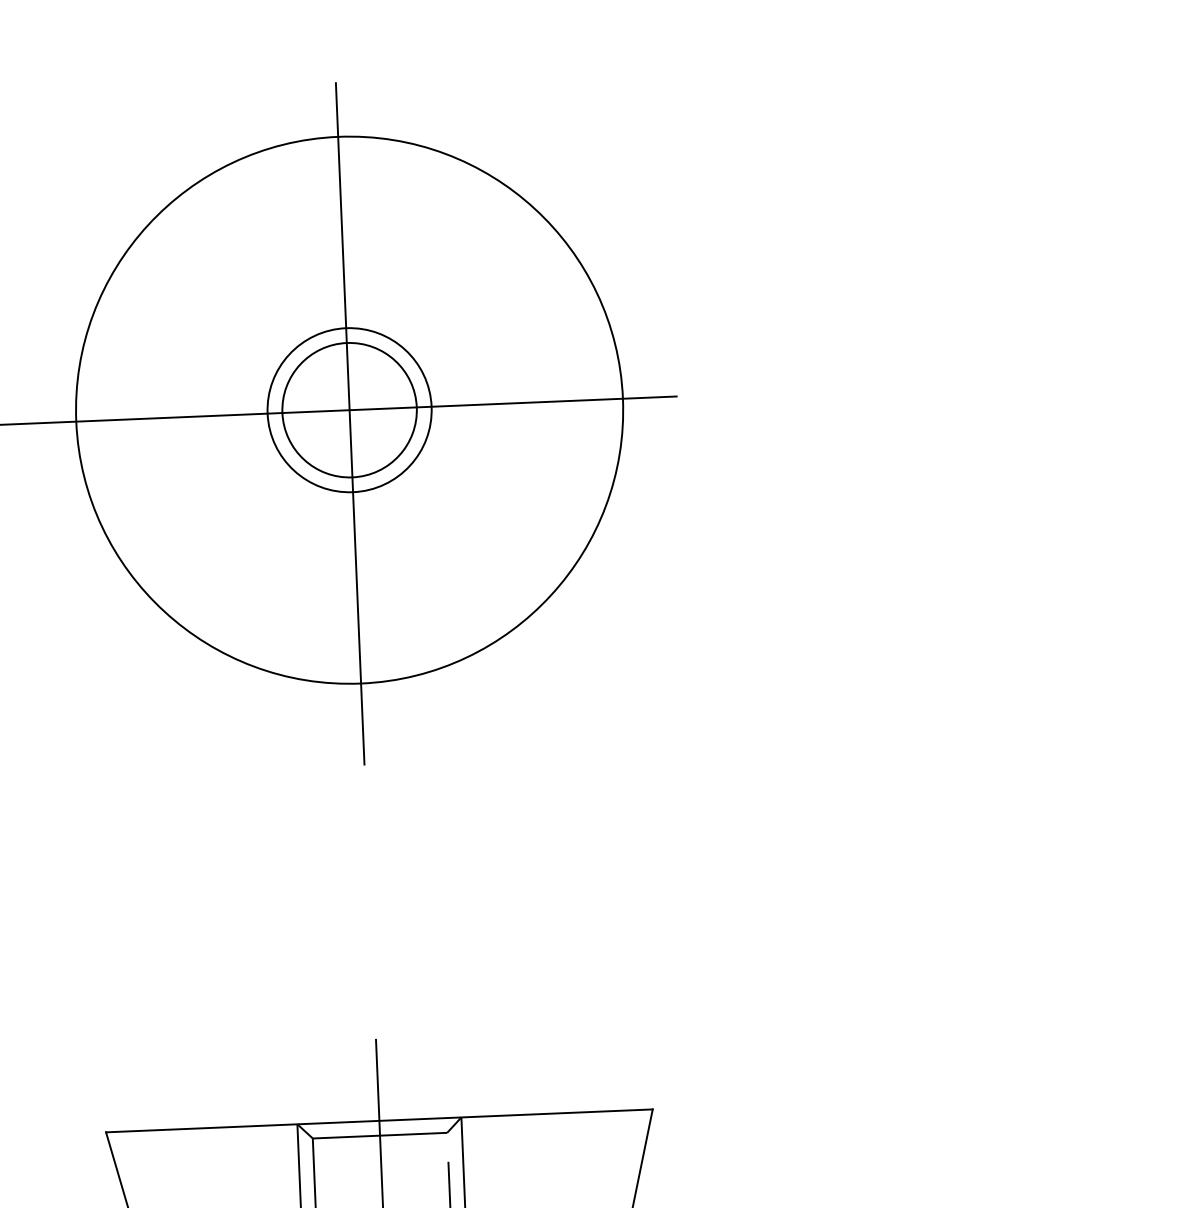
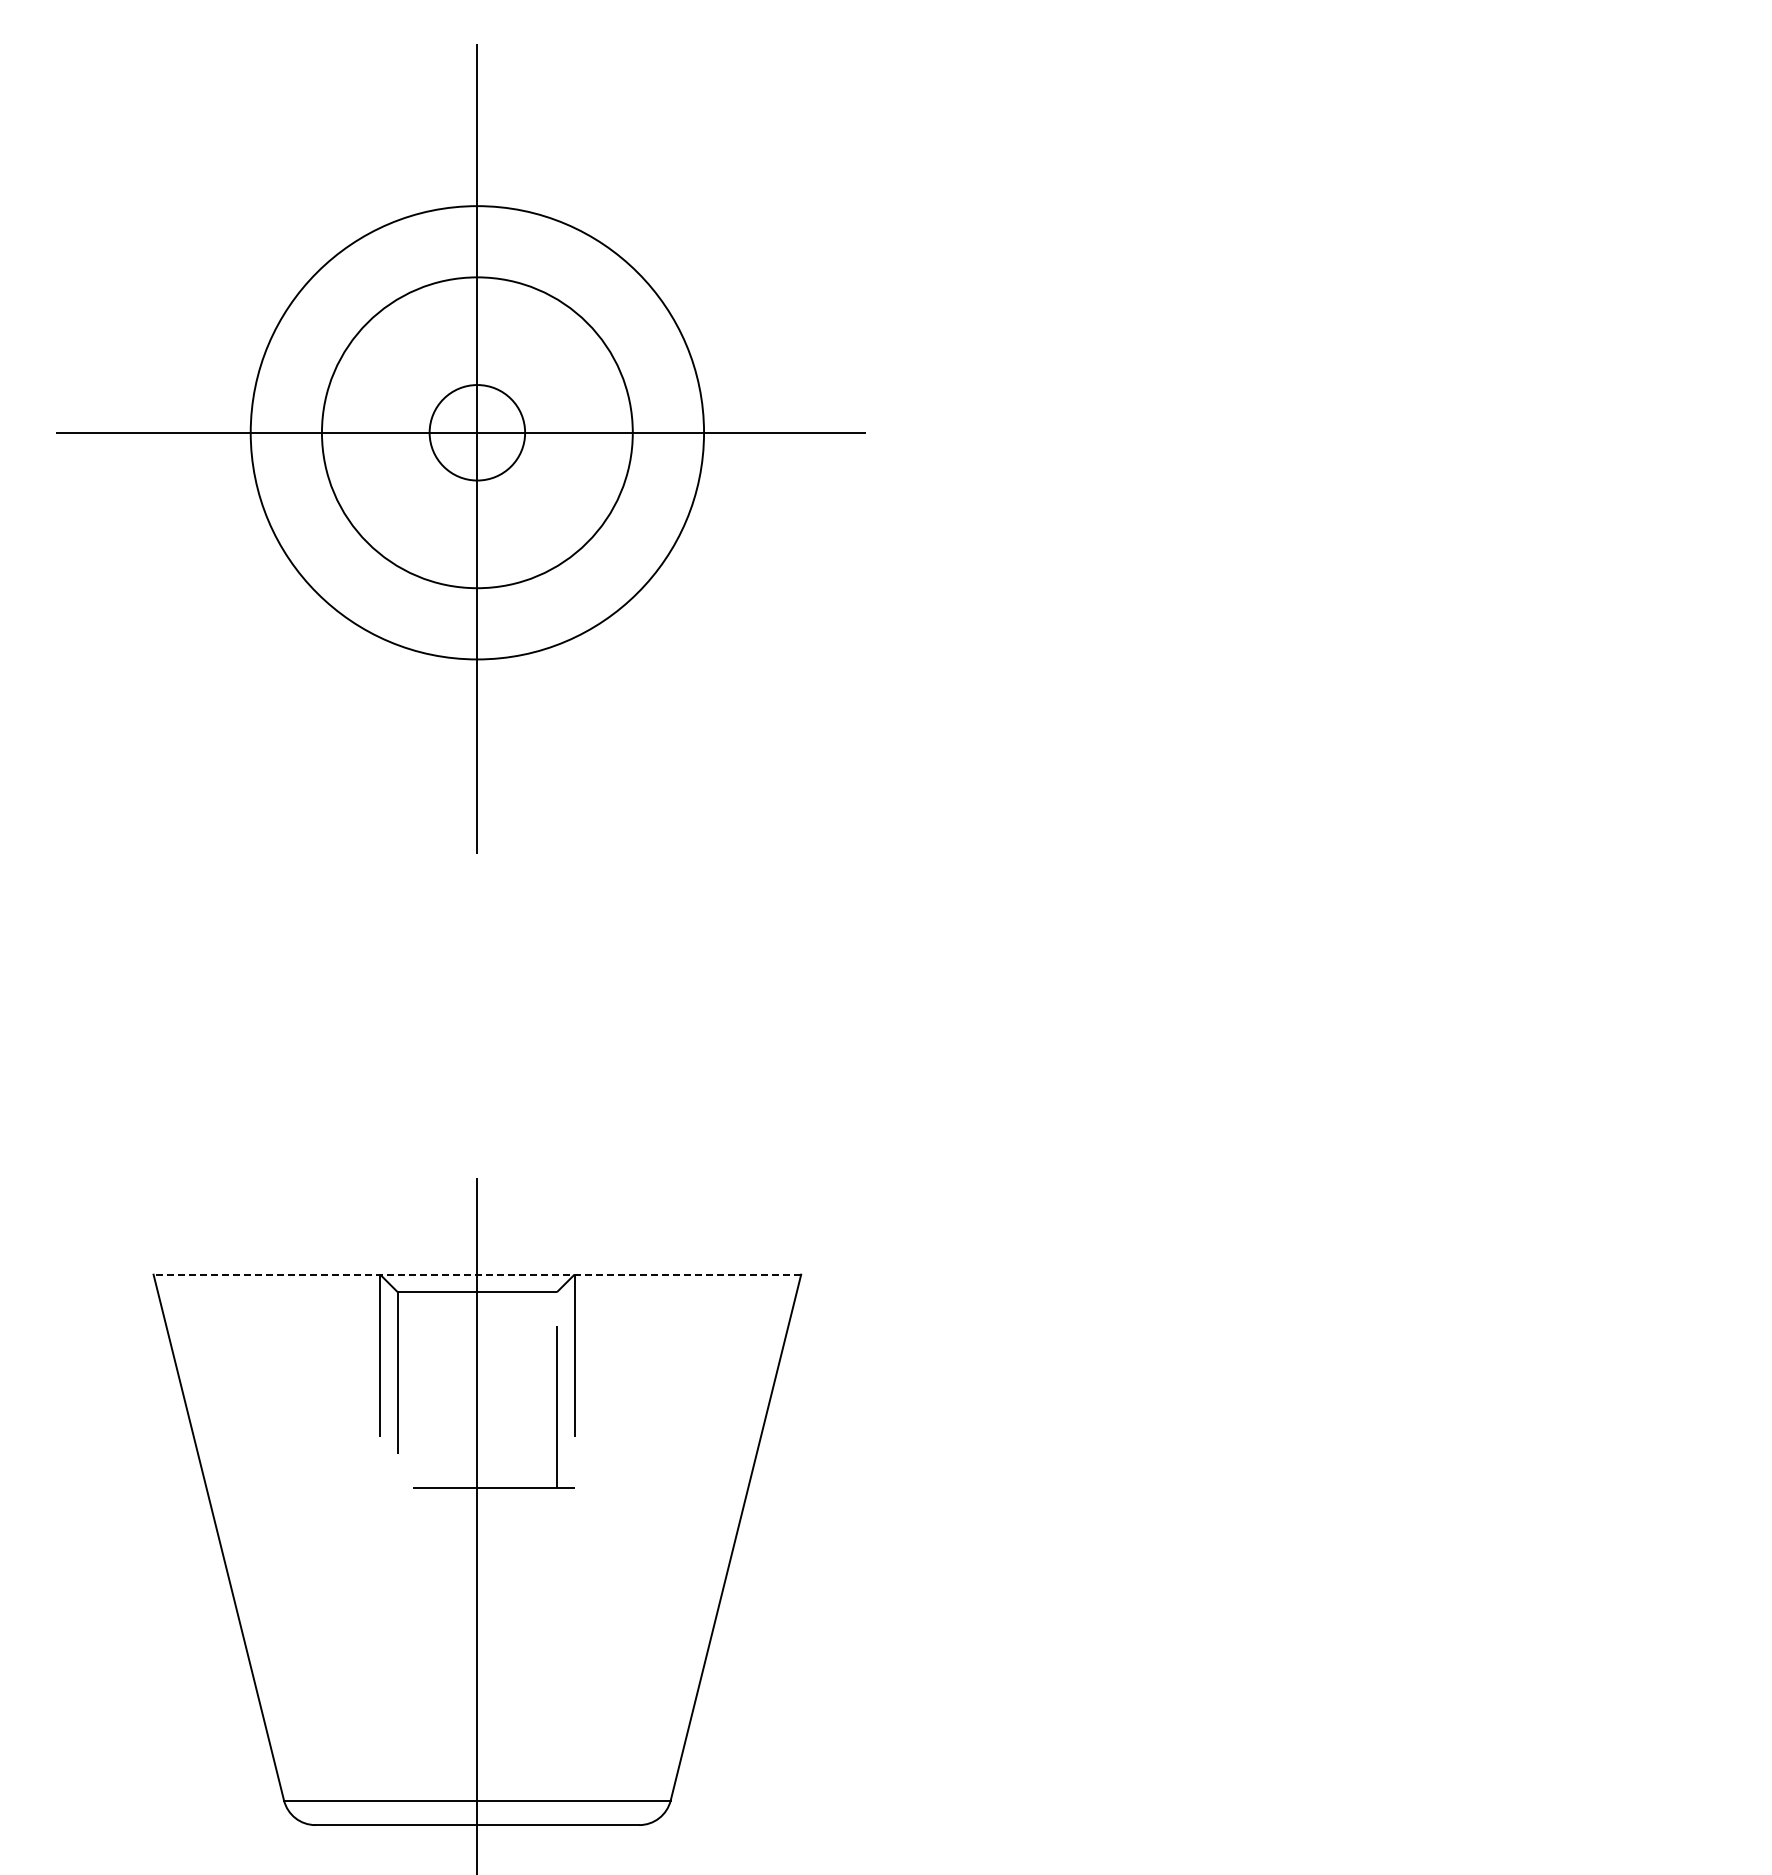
circle: (348, 409) -> (476, 432), size x0.6
circle: (349, 409) -> (477, 432), size x0.7
circle: (349, 409) -> (477, 432), size x1.6
line: (379, 1120) -> (477, 1274), solid -> dashed

